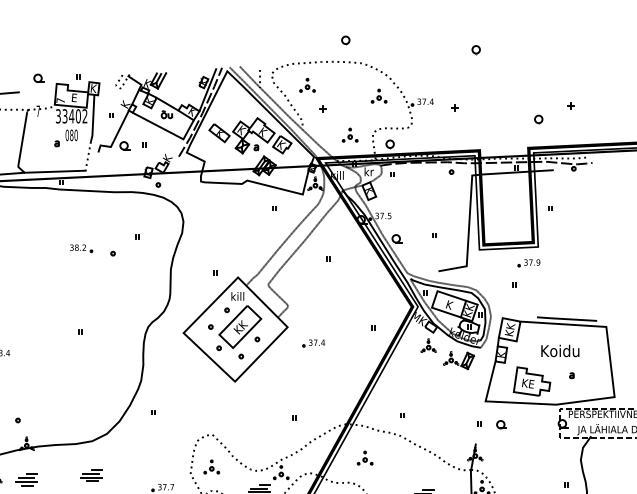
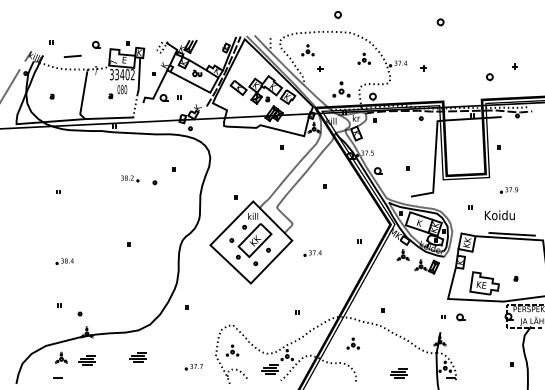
part: (350, 135) -> (341, 89), size x1.4
part: (528, 263) -> (508, 190), moved
text: (559, 351) -> (499, 215), moved

